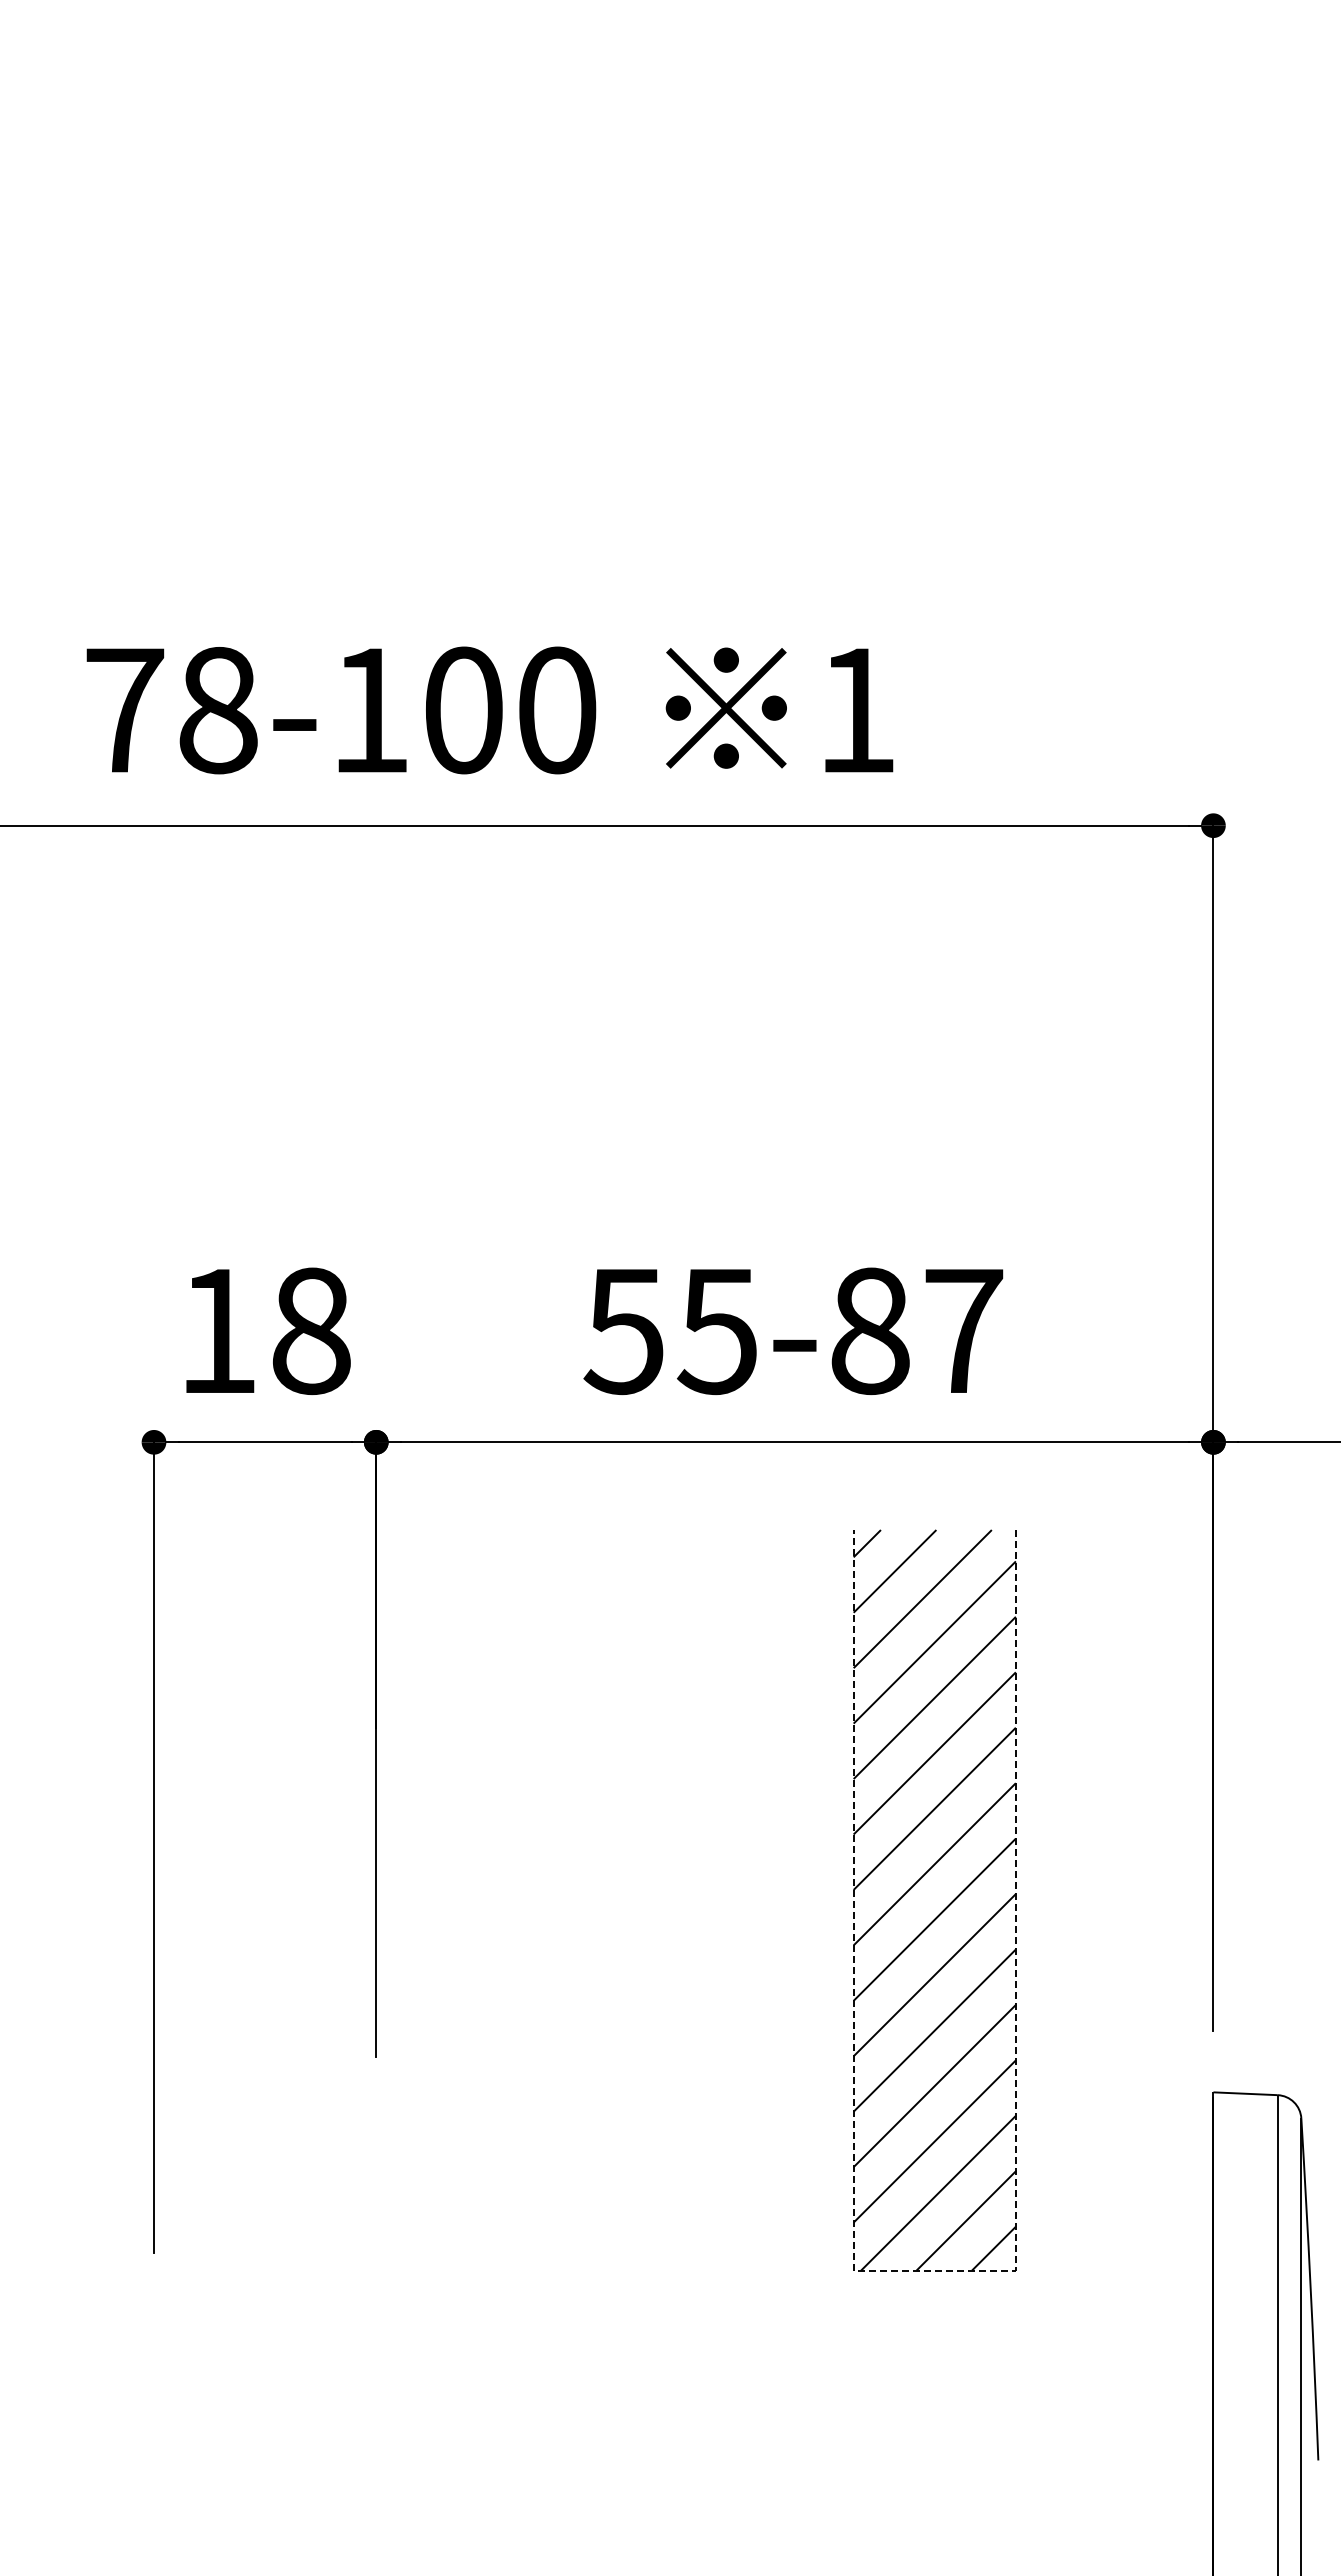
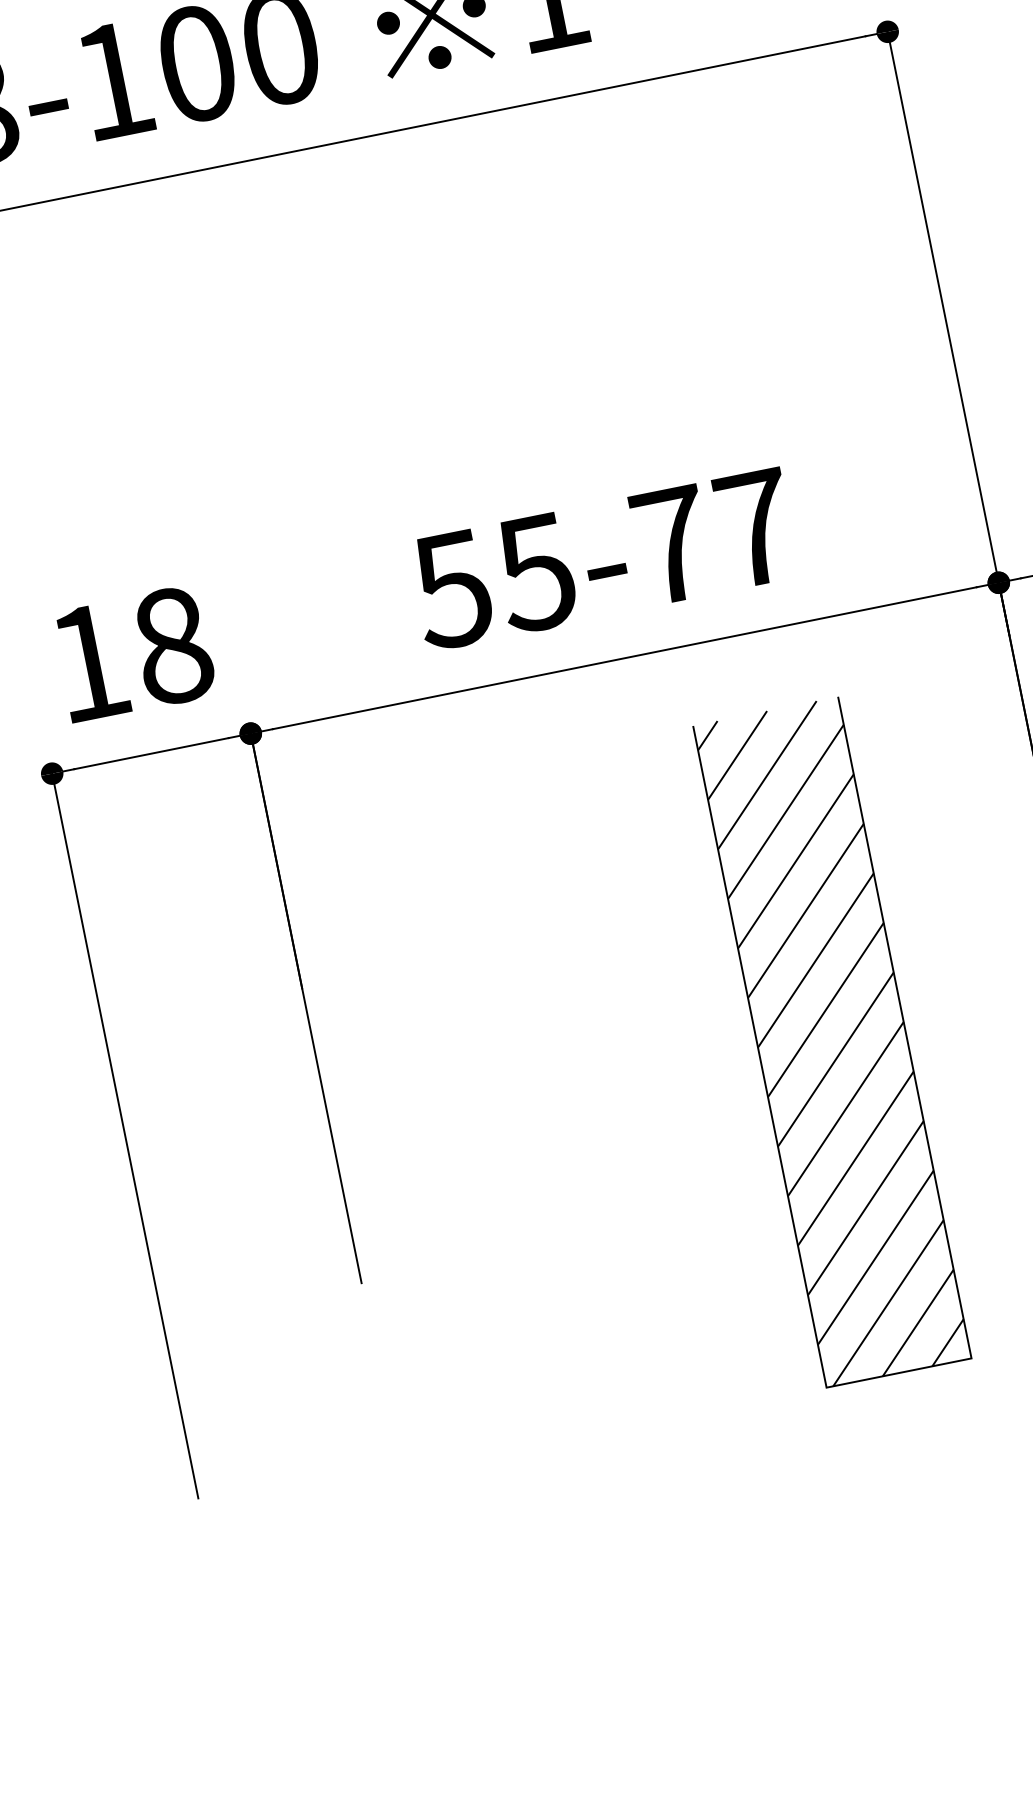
text: (870, 1331) -> (672, 545), 55-87 -> 55-77
line: (934, 2270) -> (898, 1373), dashed -> solid

